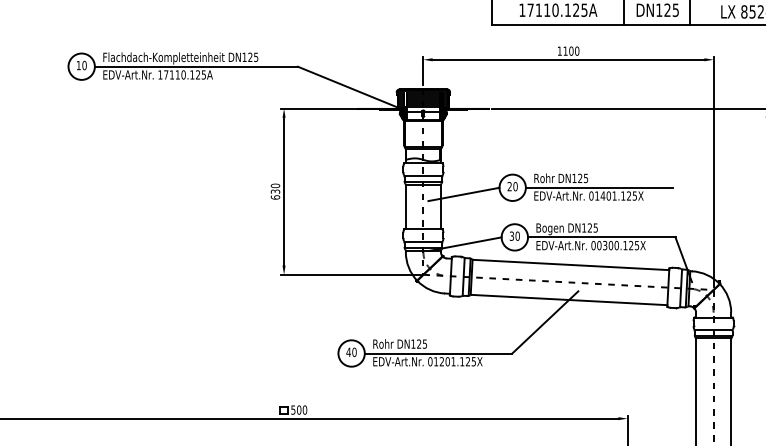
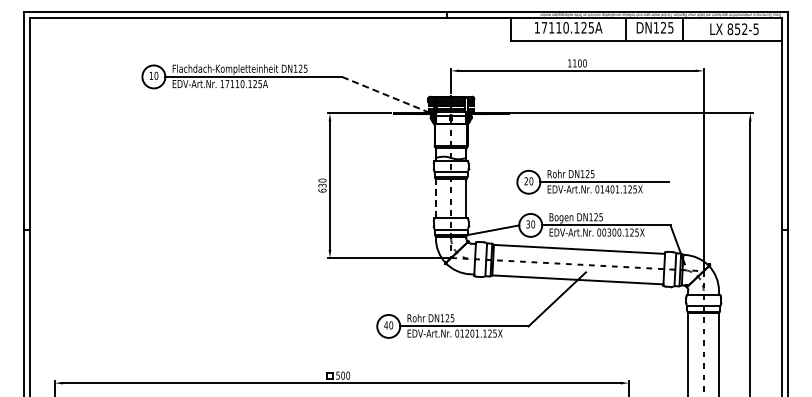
line: (349, 88) -> (386, 95), solid -> dashed
line: (463, 193) -> (486, 187), removed
line: (405, 206) -> (435, 198), solid -> dashed

